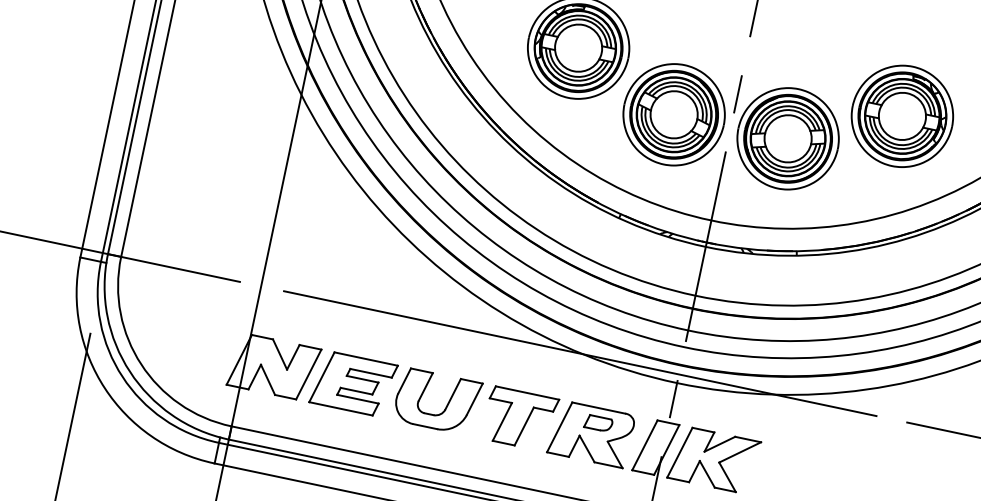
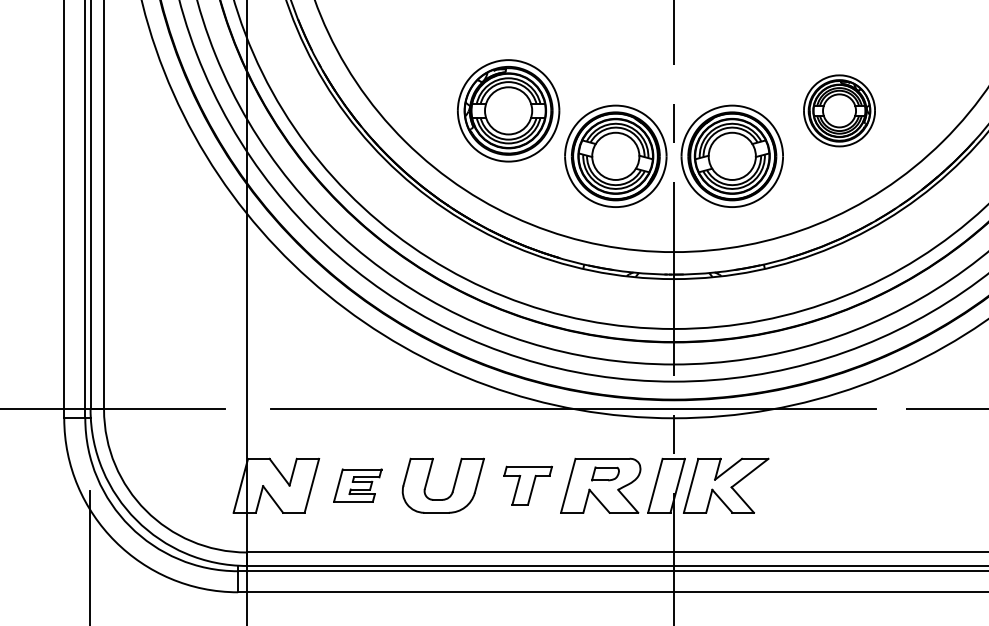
part: (902, 116) -> (839, 110), size x0.7
part: (353, 383) -> (357, 485), size x0.6
part: (520, 418) -> (528, 485), size x0.7

